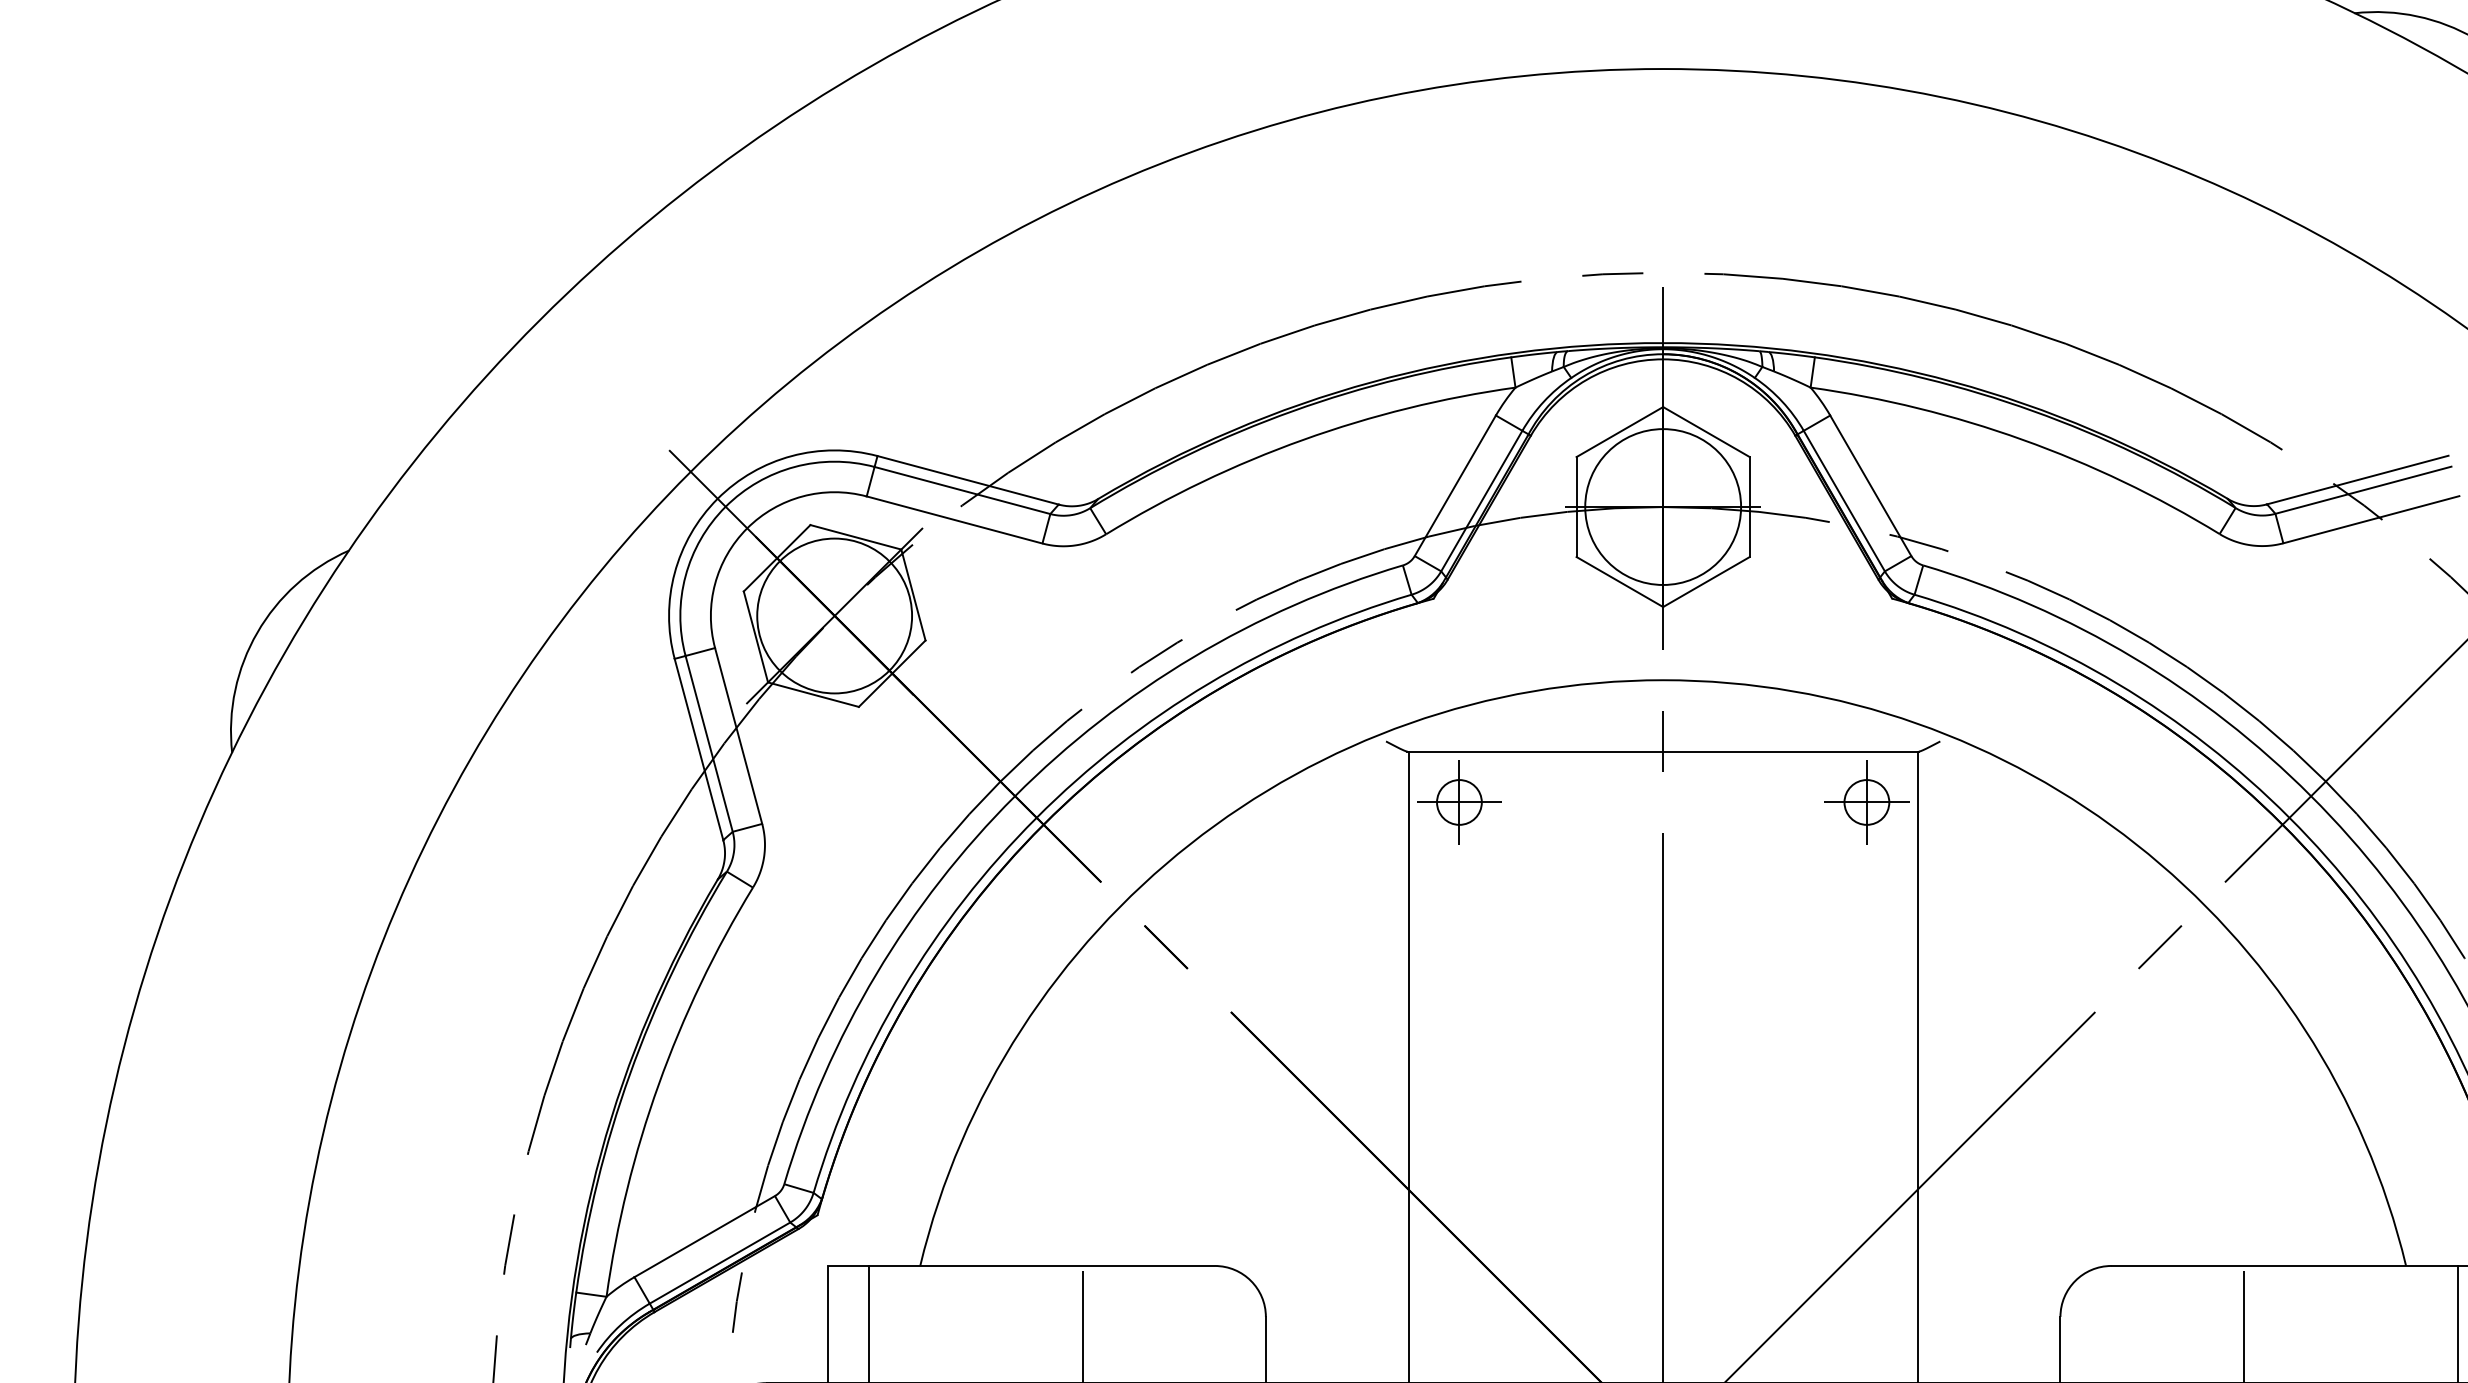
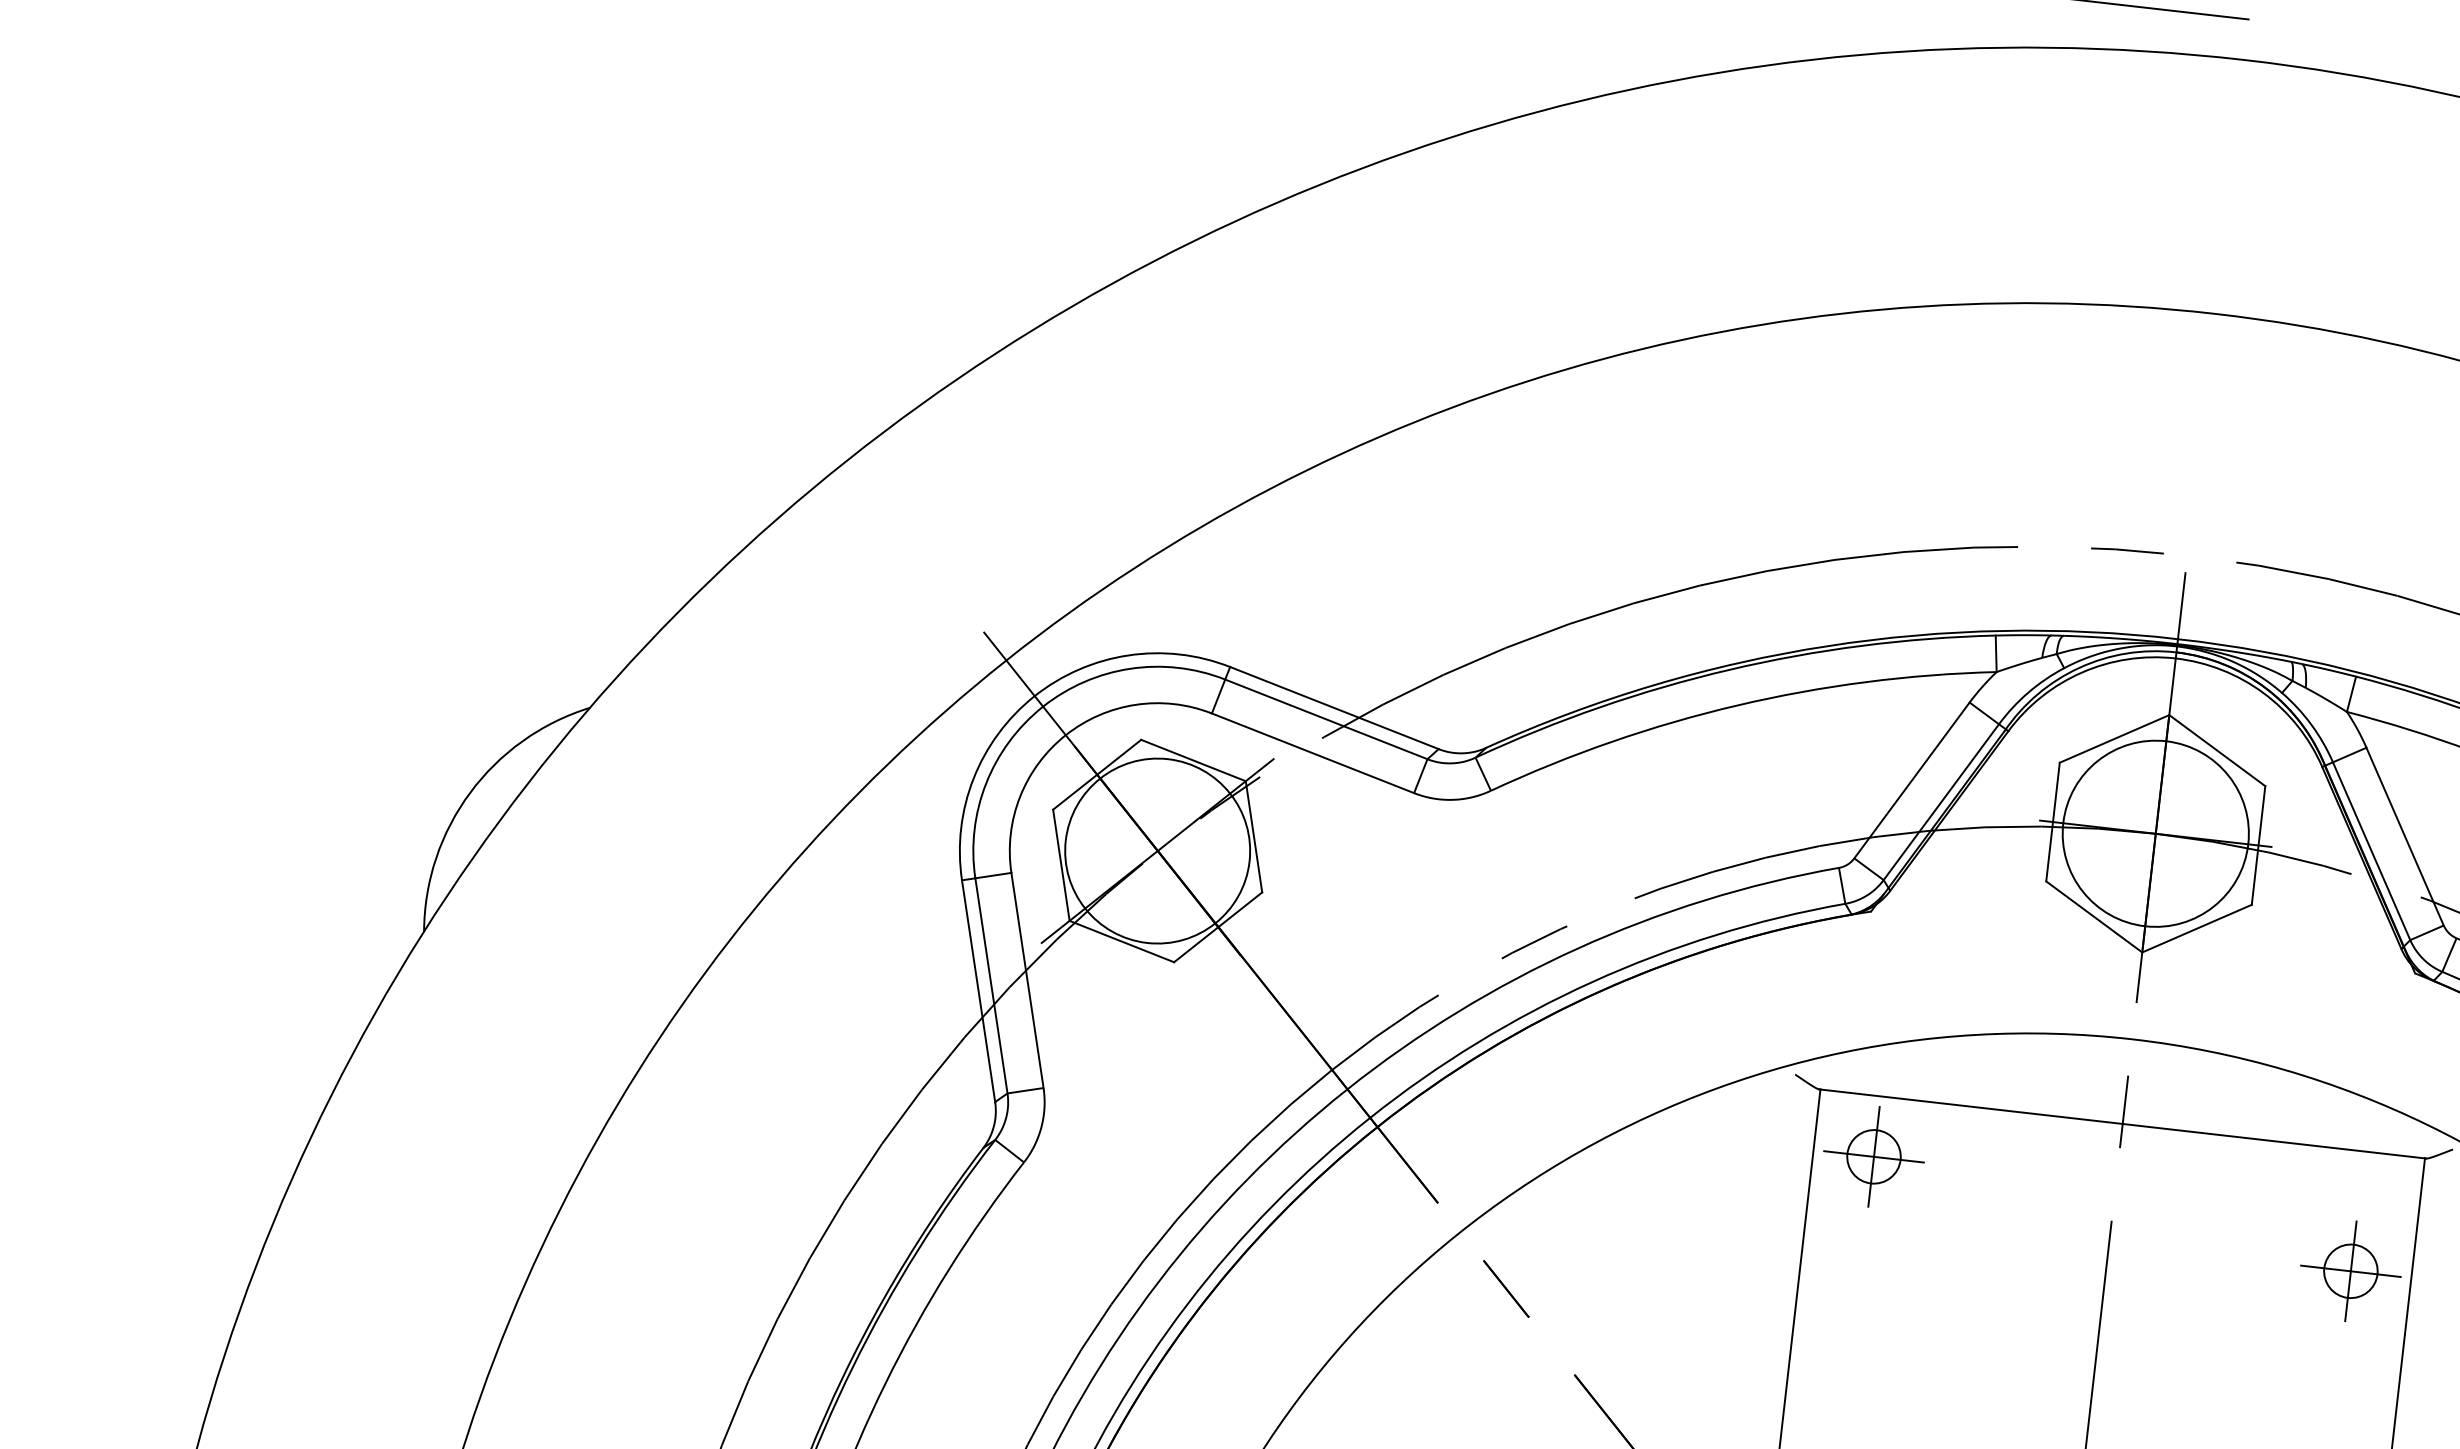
part: (1866, 802) -> (2350, 1271), moved

